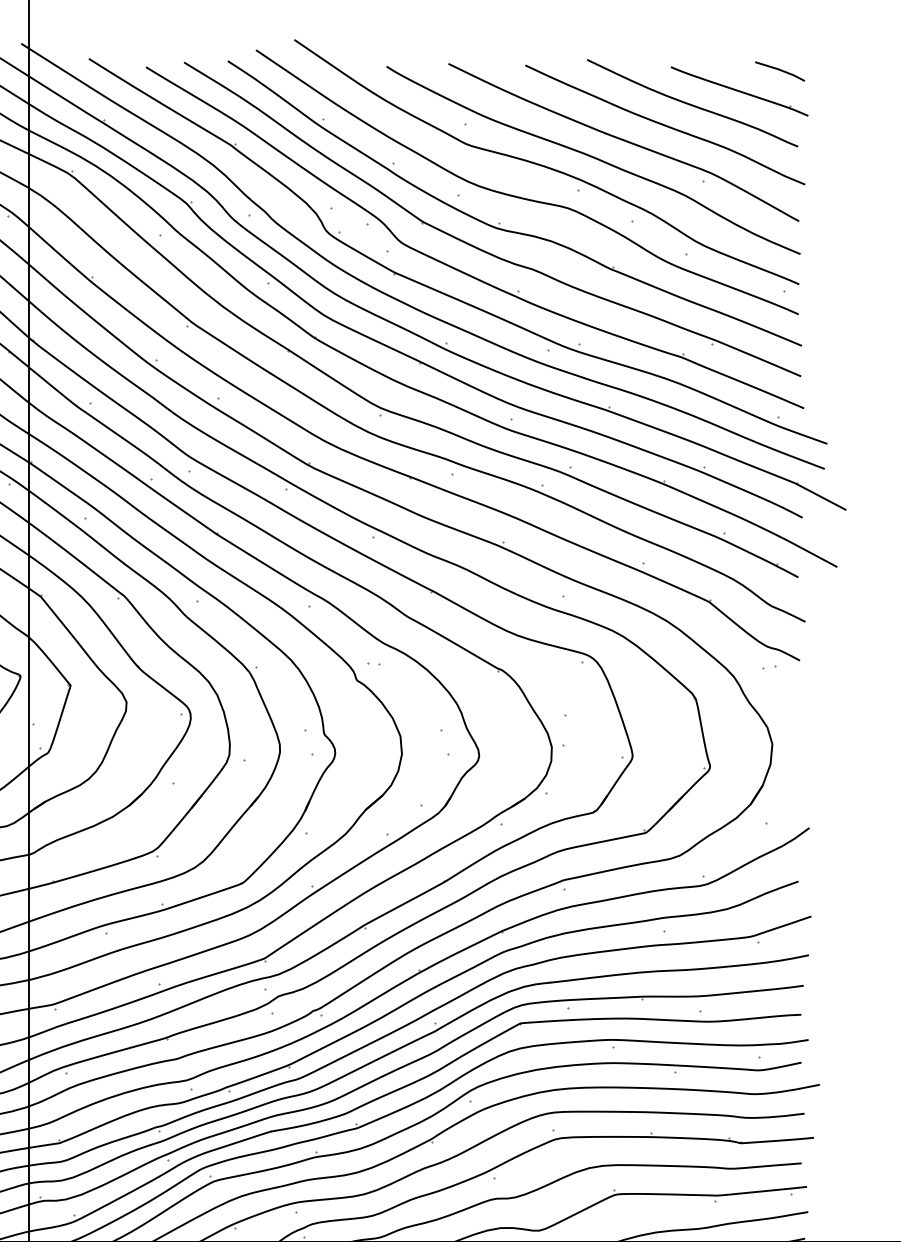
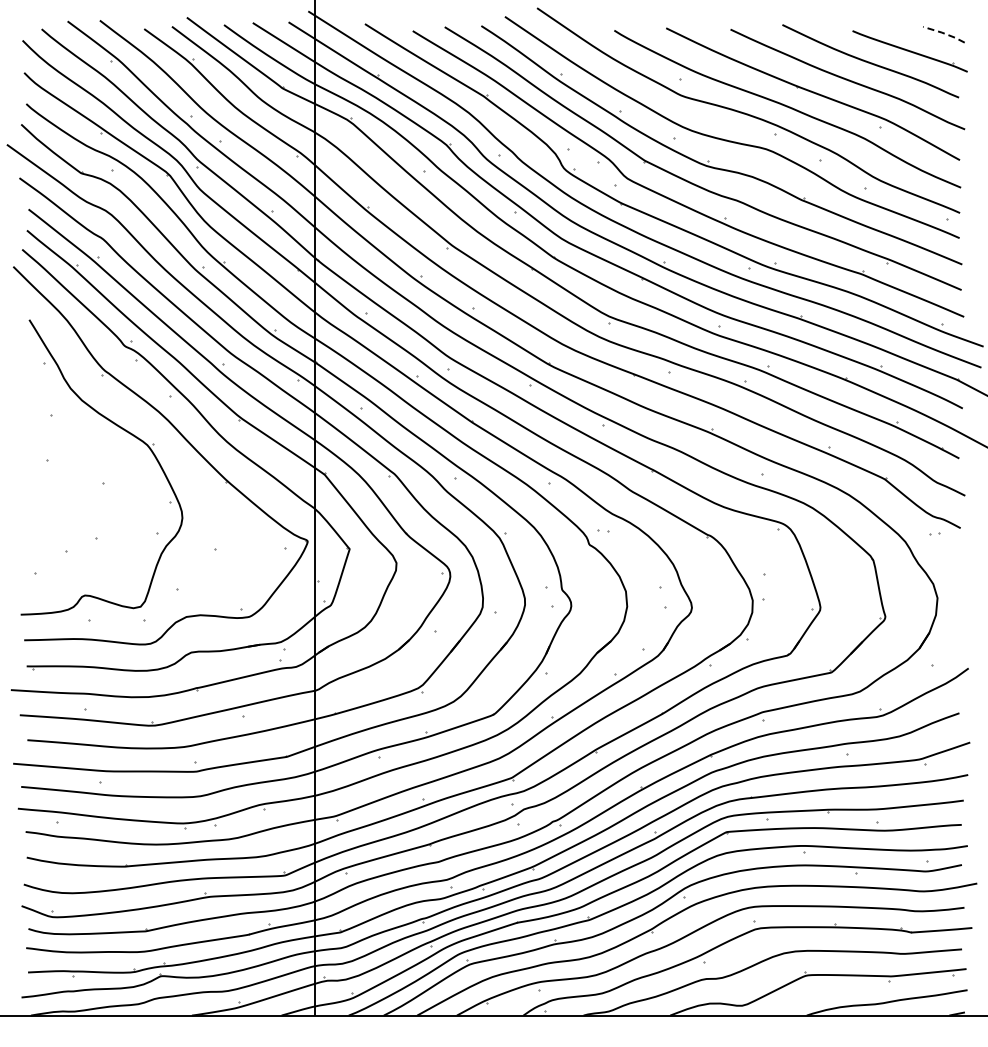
line: (780, 70) -> (944, 33), solid -> dashed

